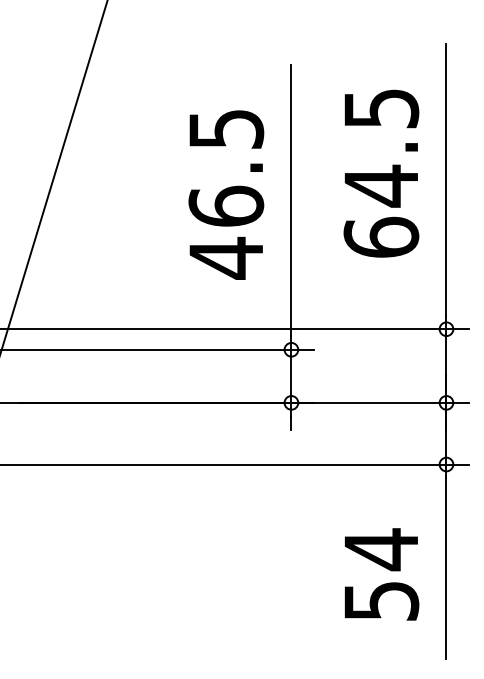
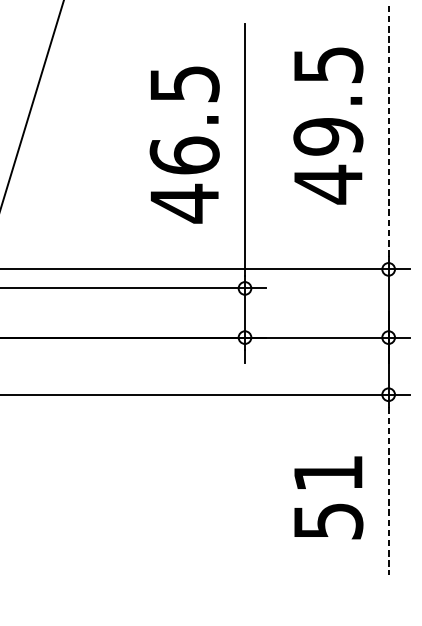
line: (446, 179) -> (388, 130), solid -> dashed
text: (381, 211) -> (328, 160), 64.5 -> 49.5
text: (380, 549) -> (327, 473), 54 -> 51
line: (446, 568) -> (388, 491), solid -> dashed

